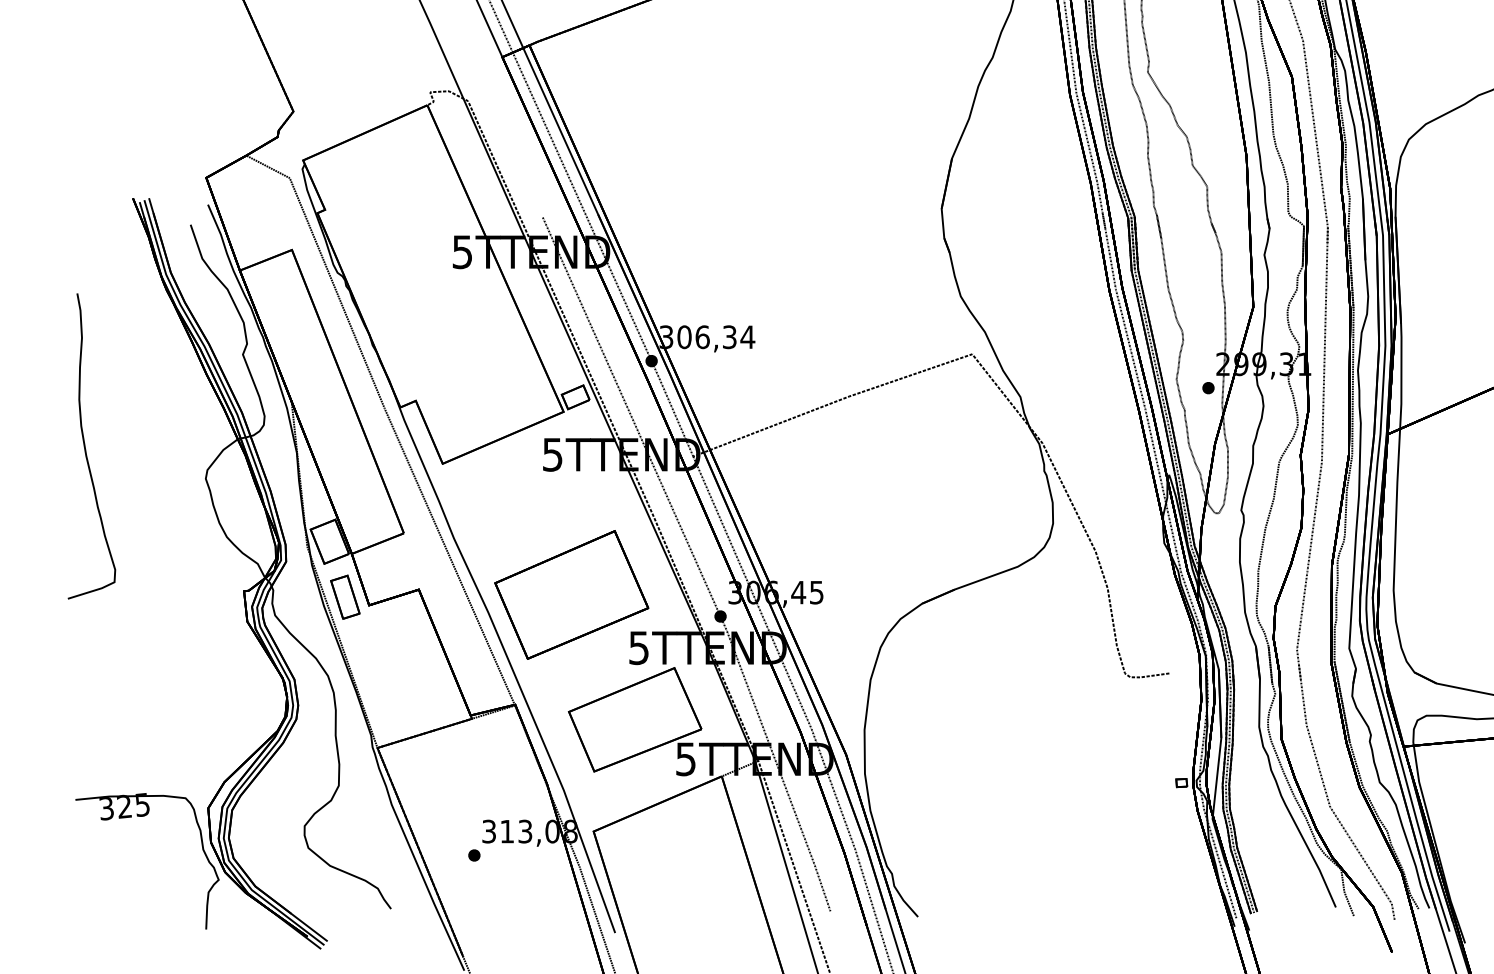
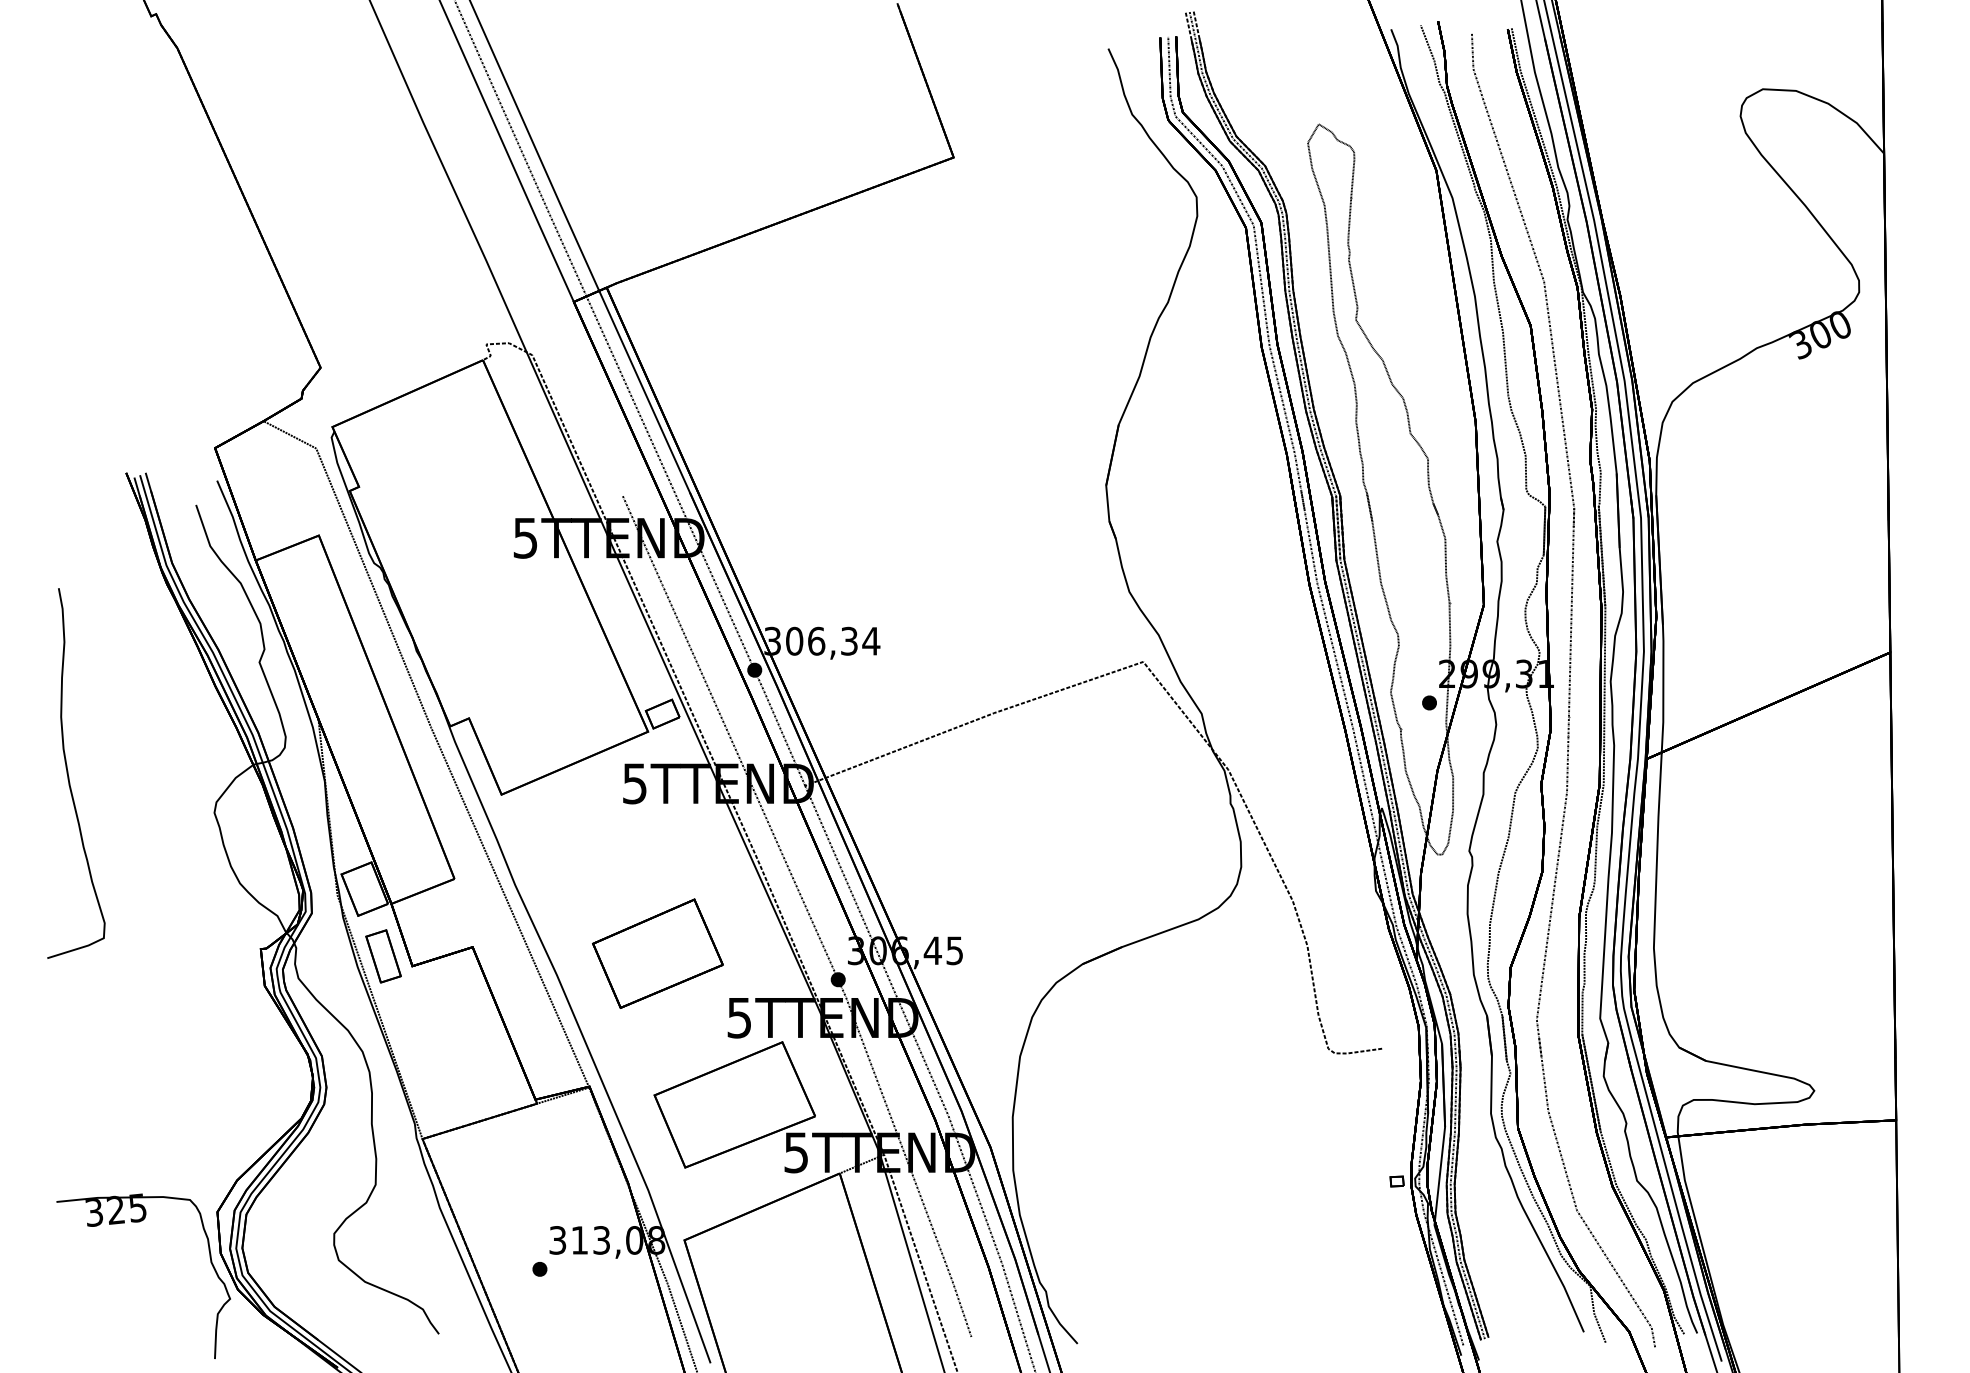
part: (571, 594) -> (657, 953), size x0.7

